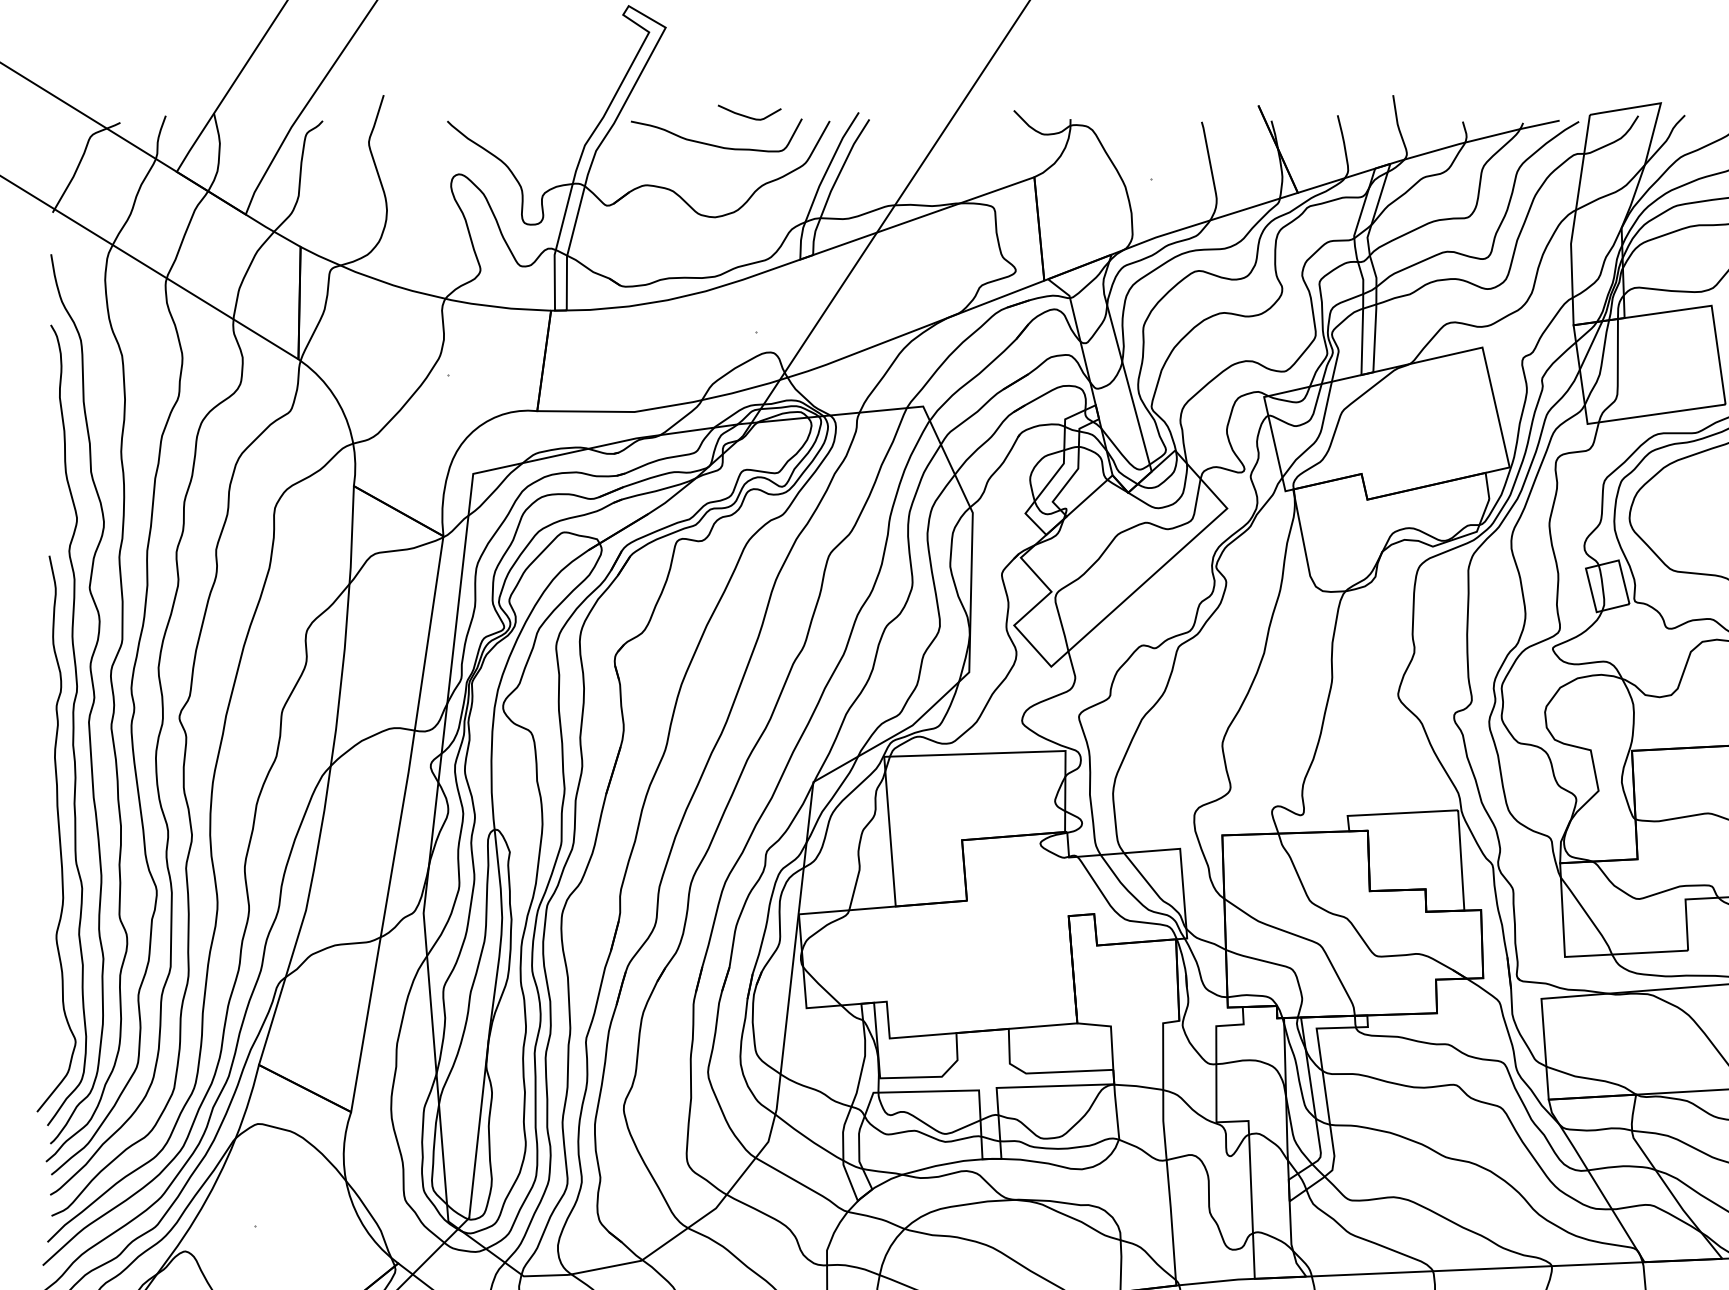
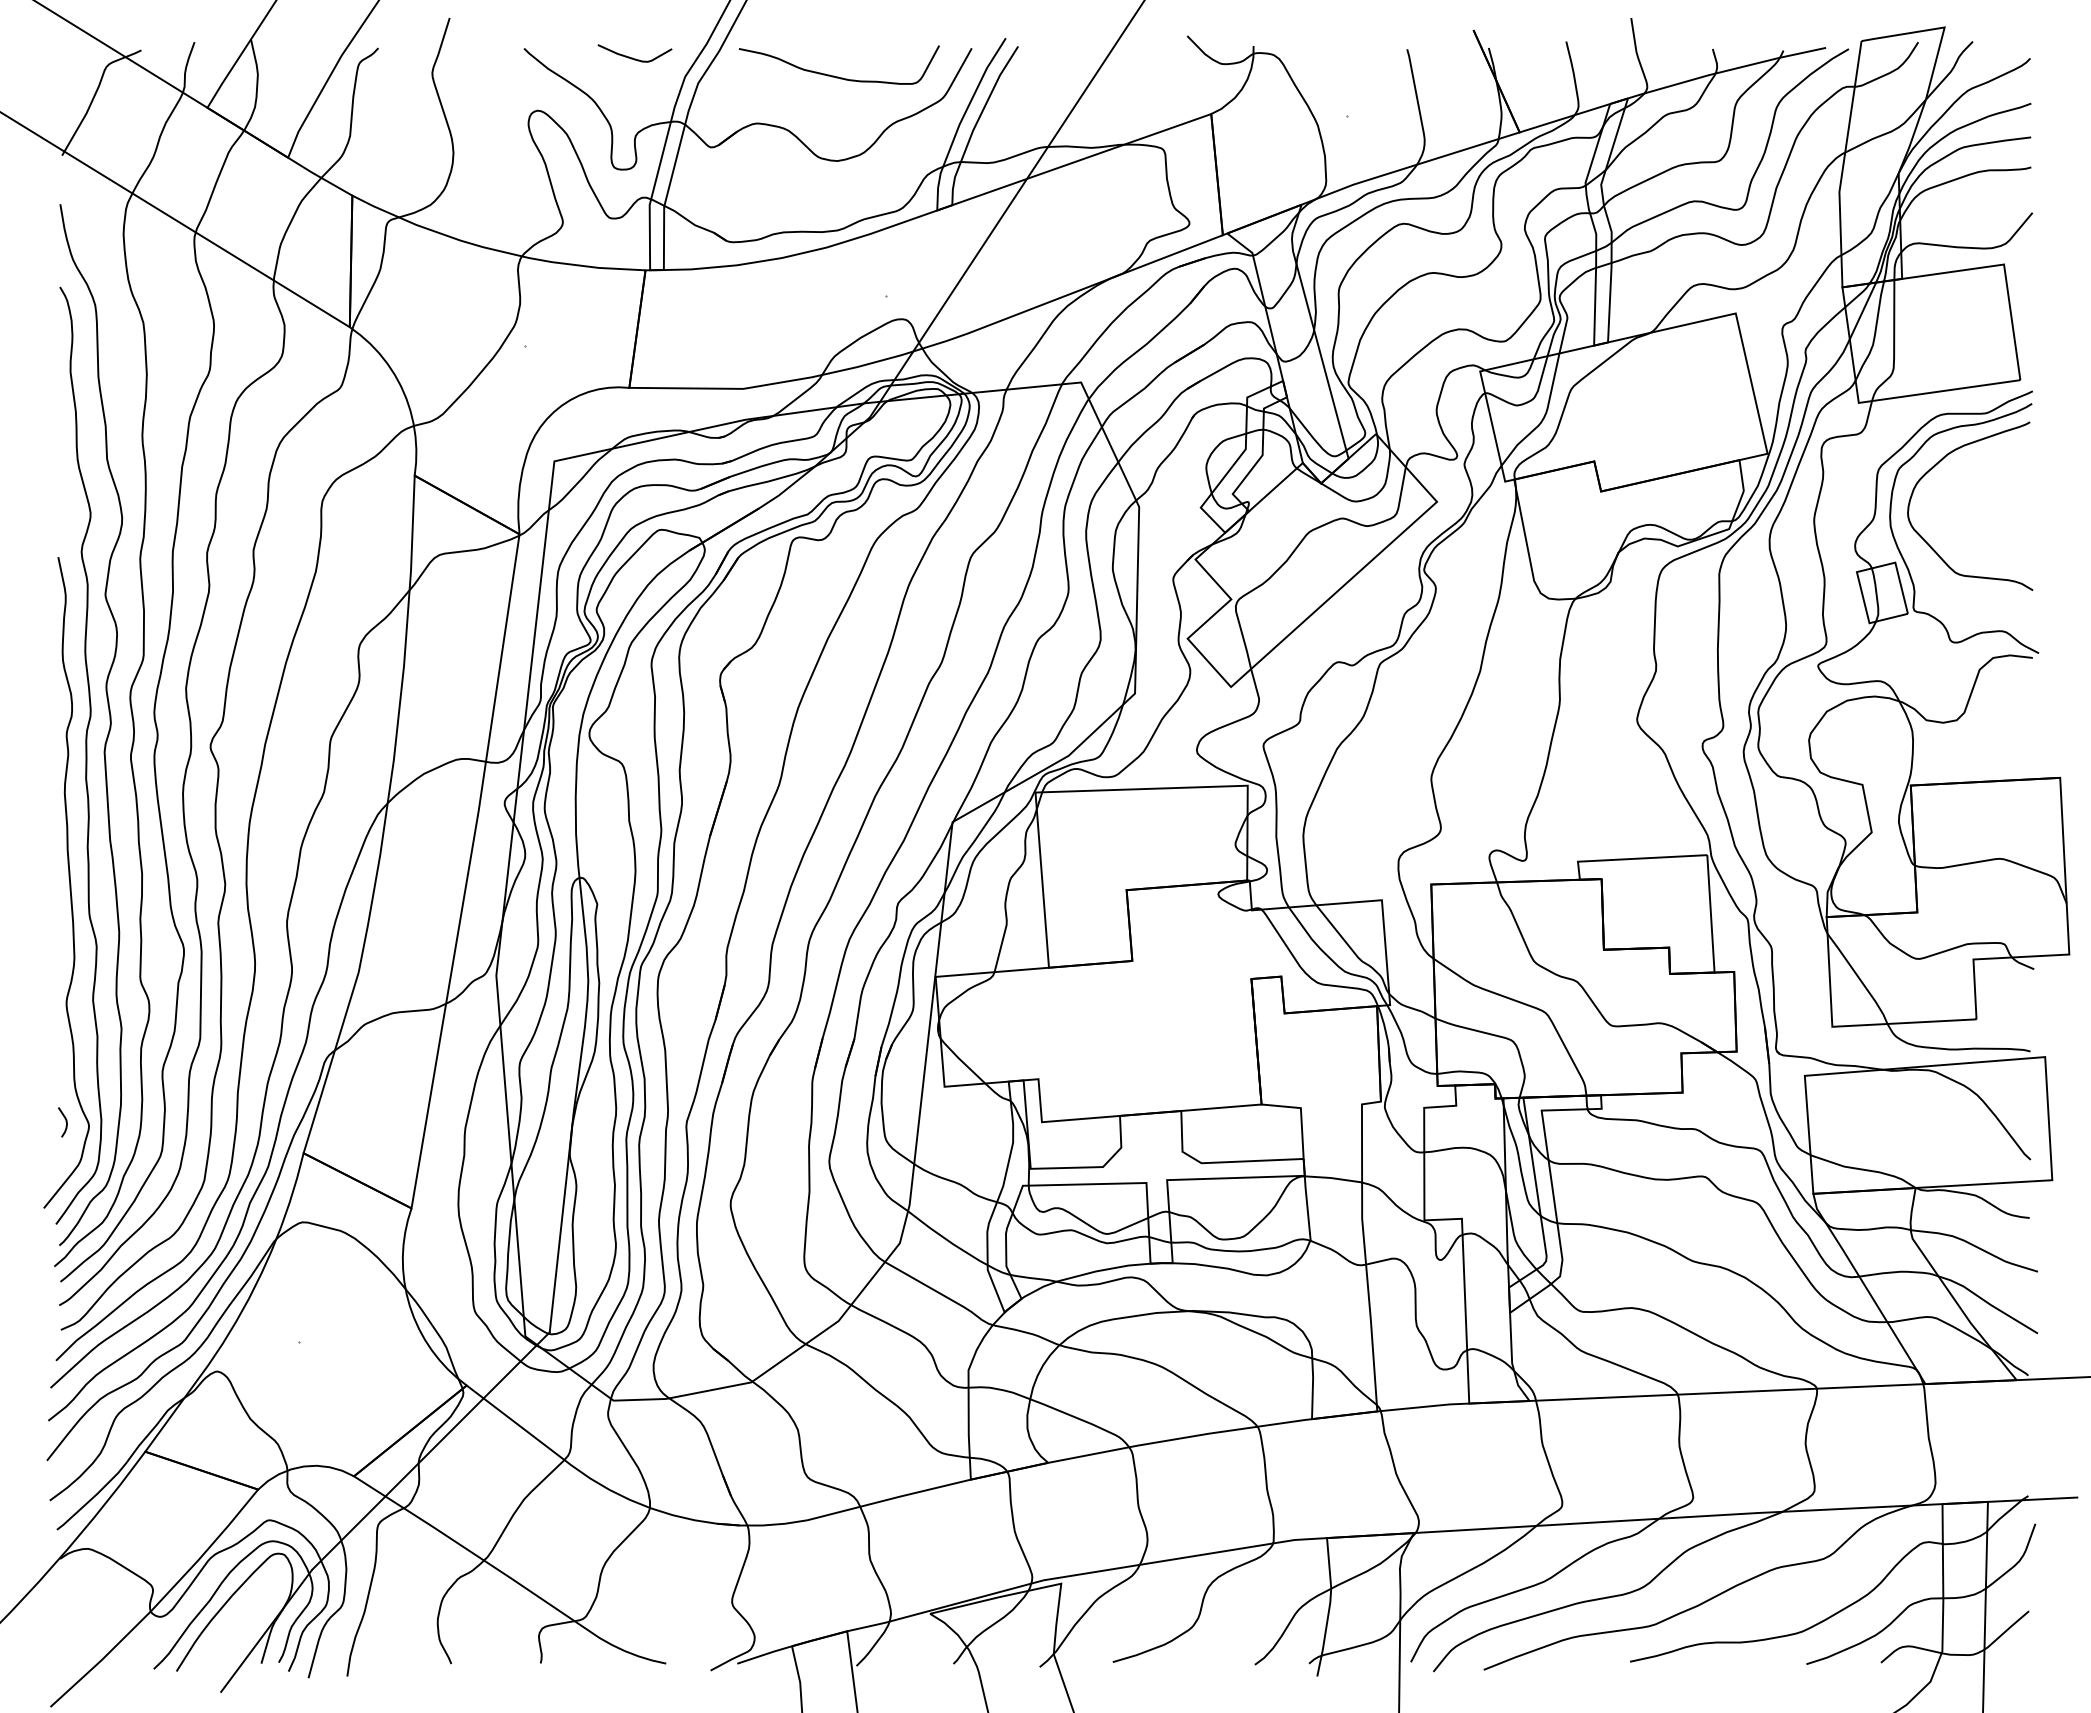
curve: (747, 116) -> (632, 57), moved
curve: (55, 1038) -> (65, 1122), added

